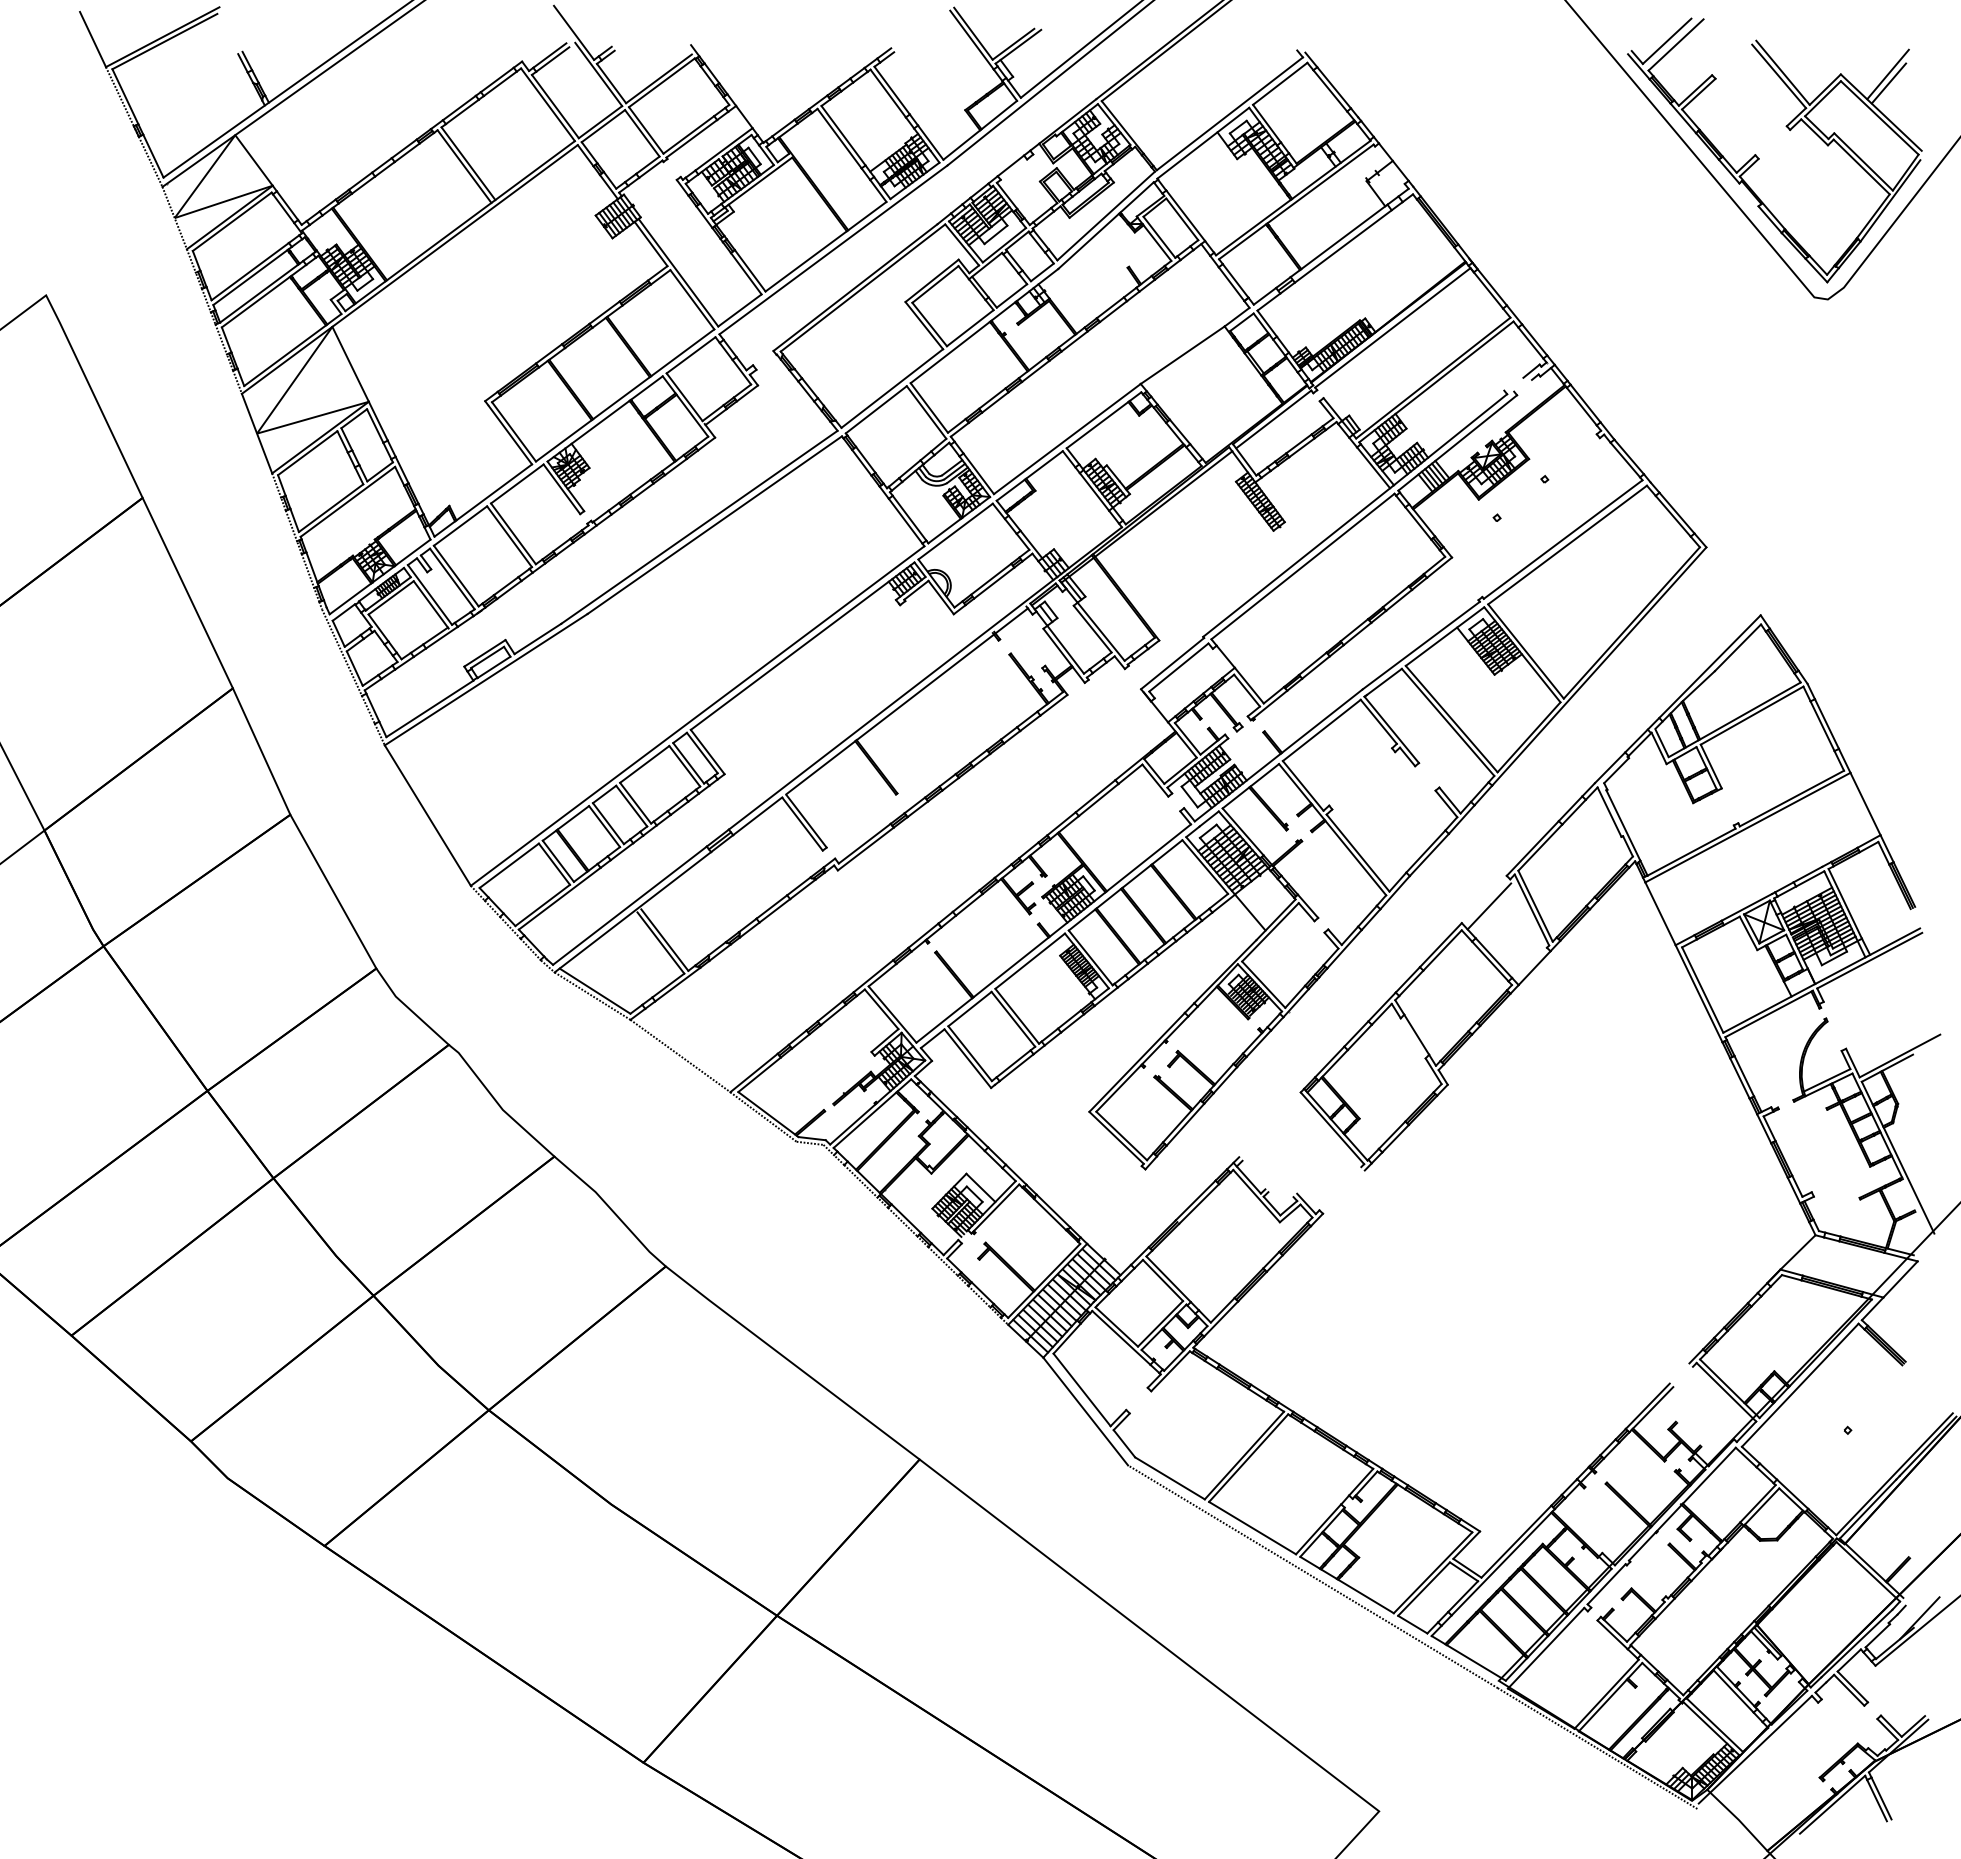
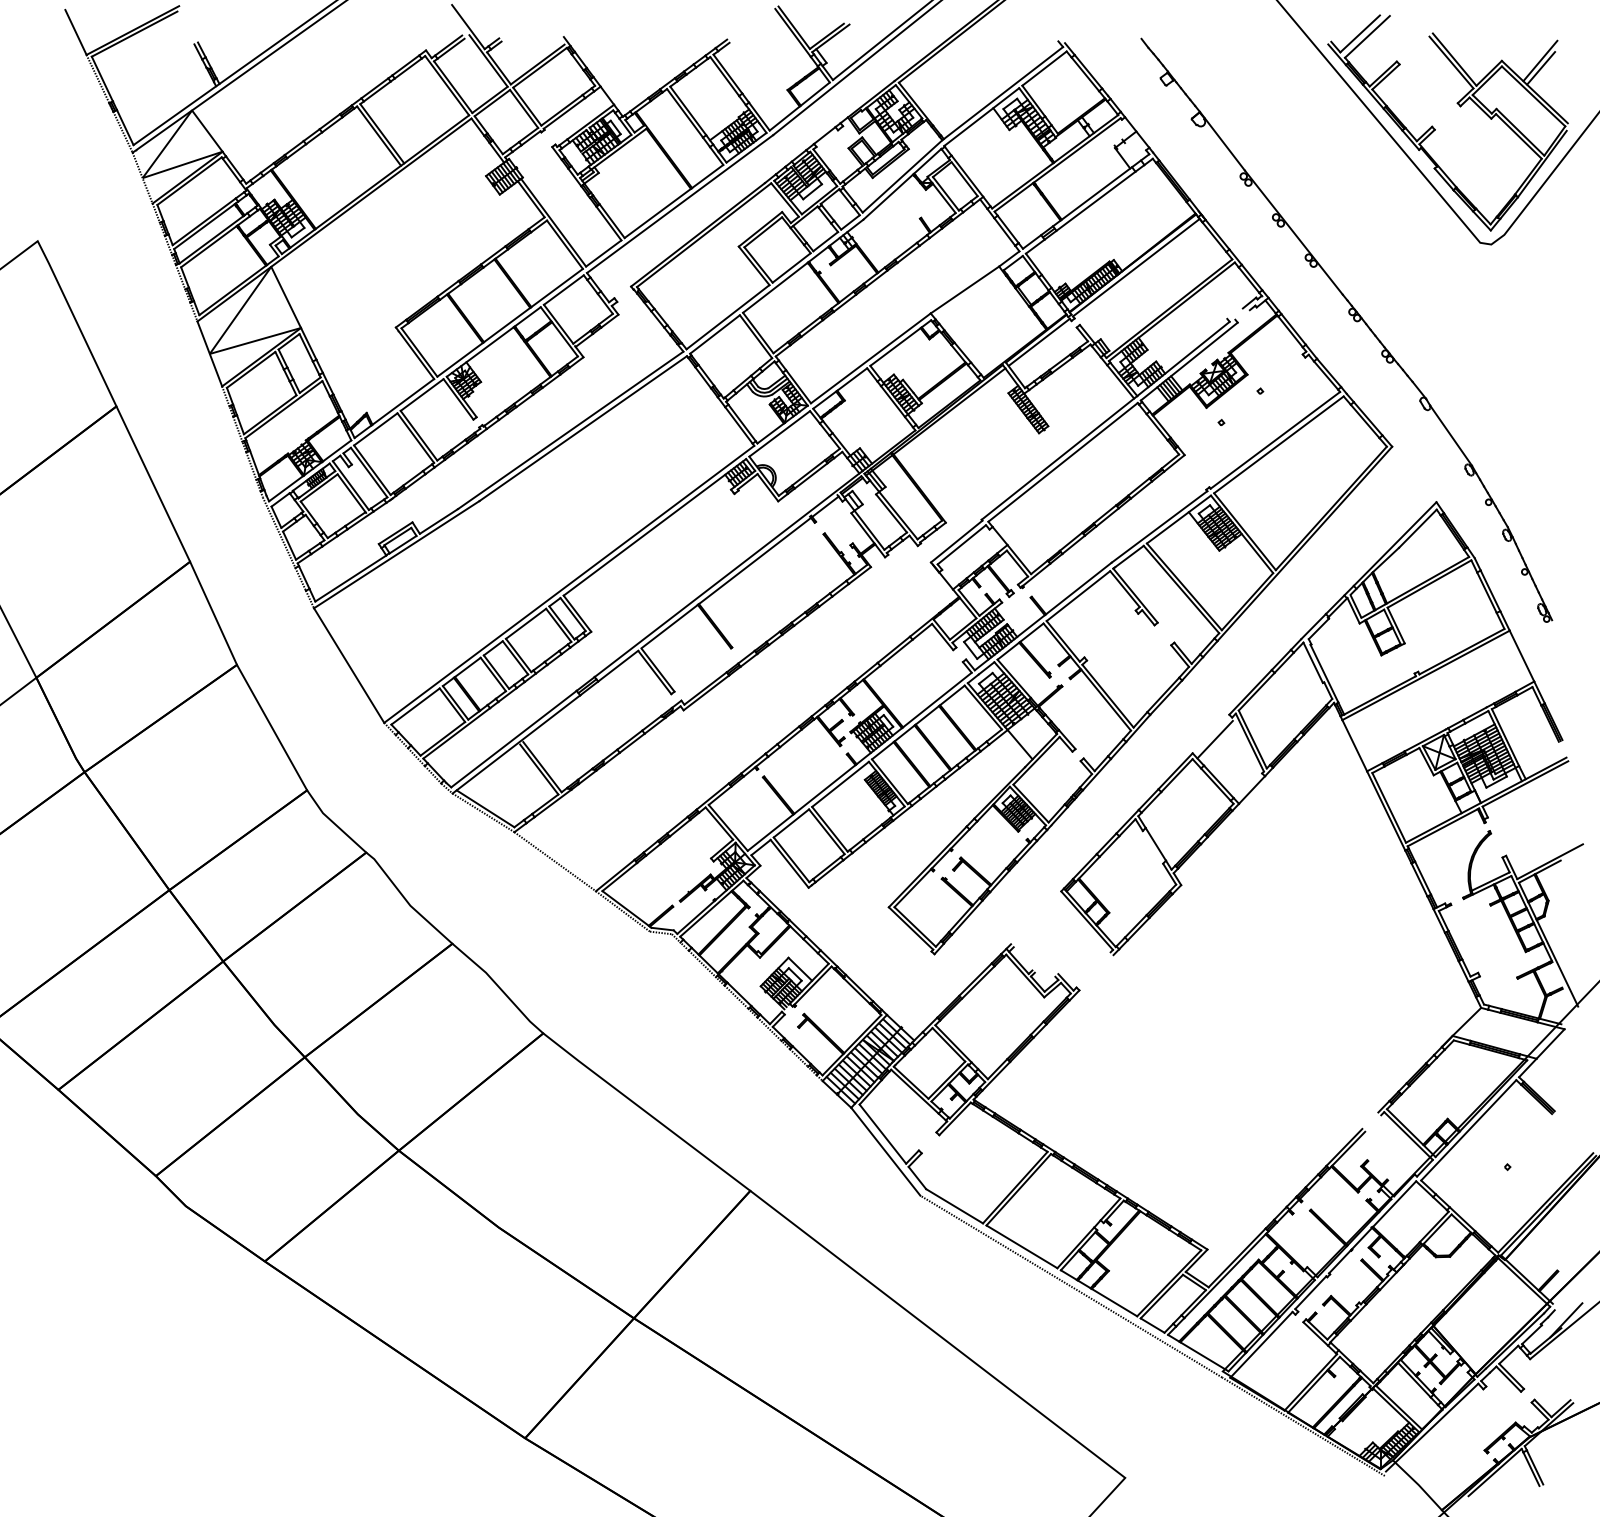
part: (1660, 393) -> (1354, 321), added

